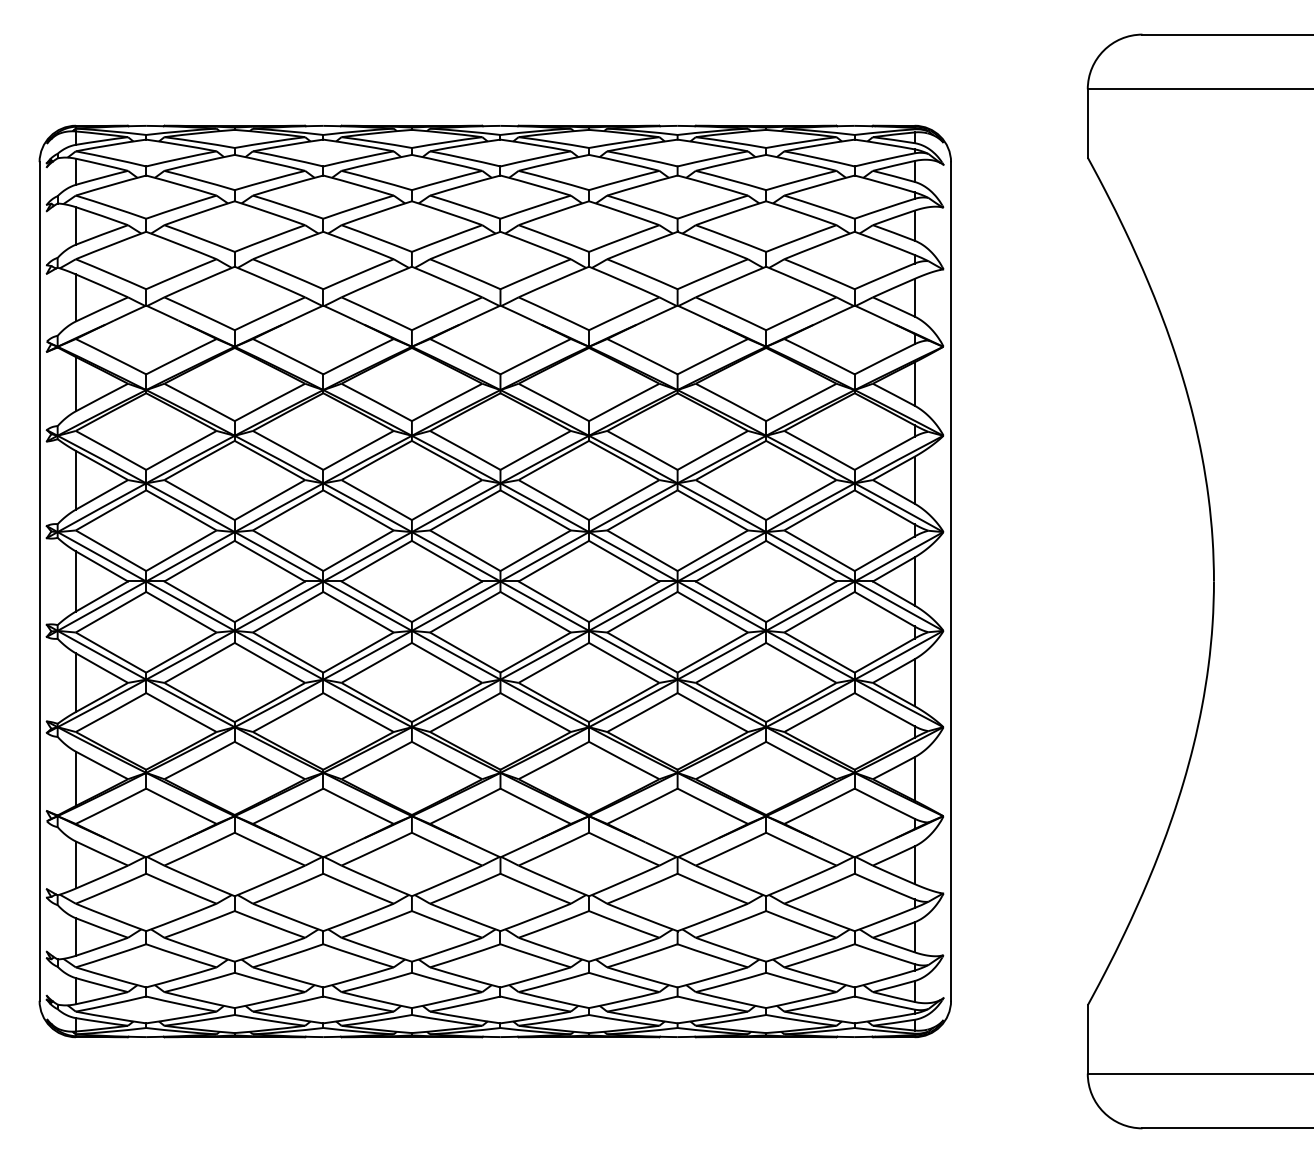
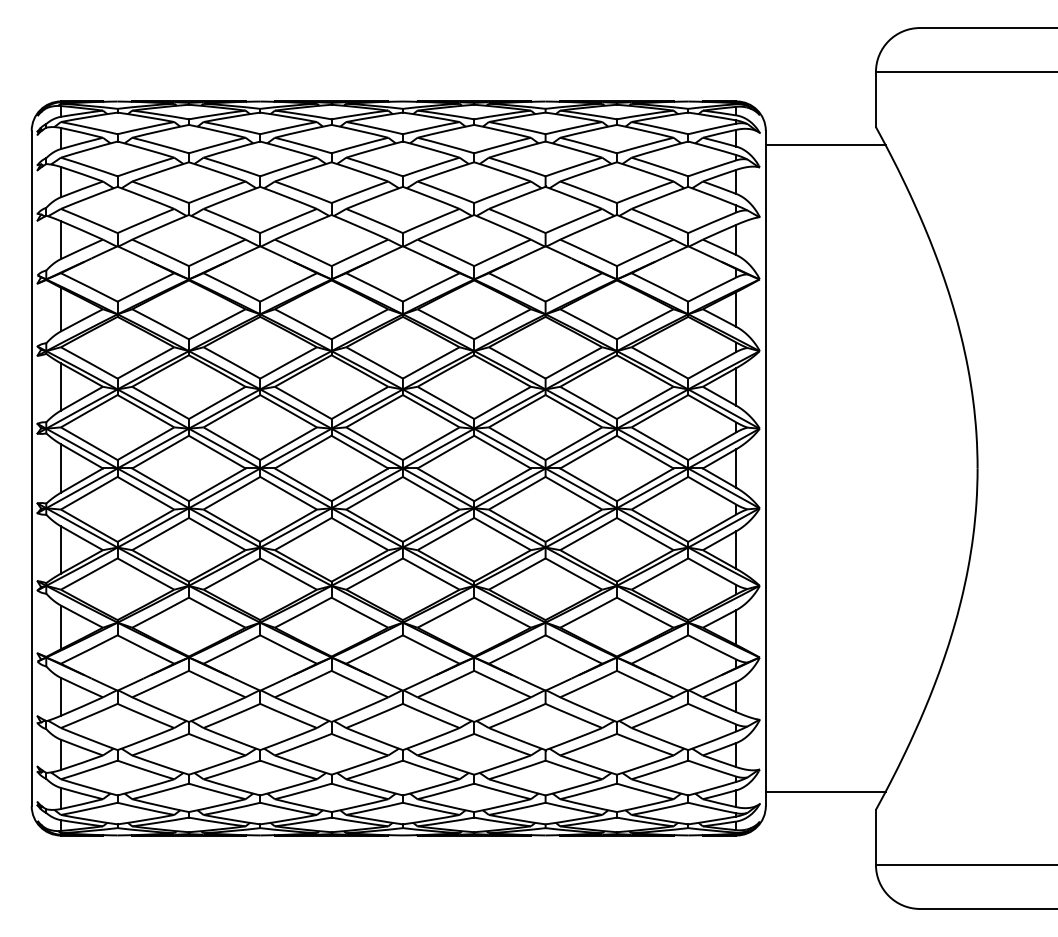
line: (1025, 180) -> (825, 145), added
line: (1025, 982) -> (825, 791), added

